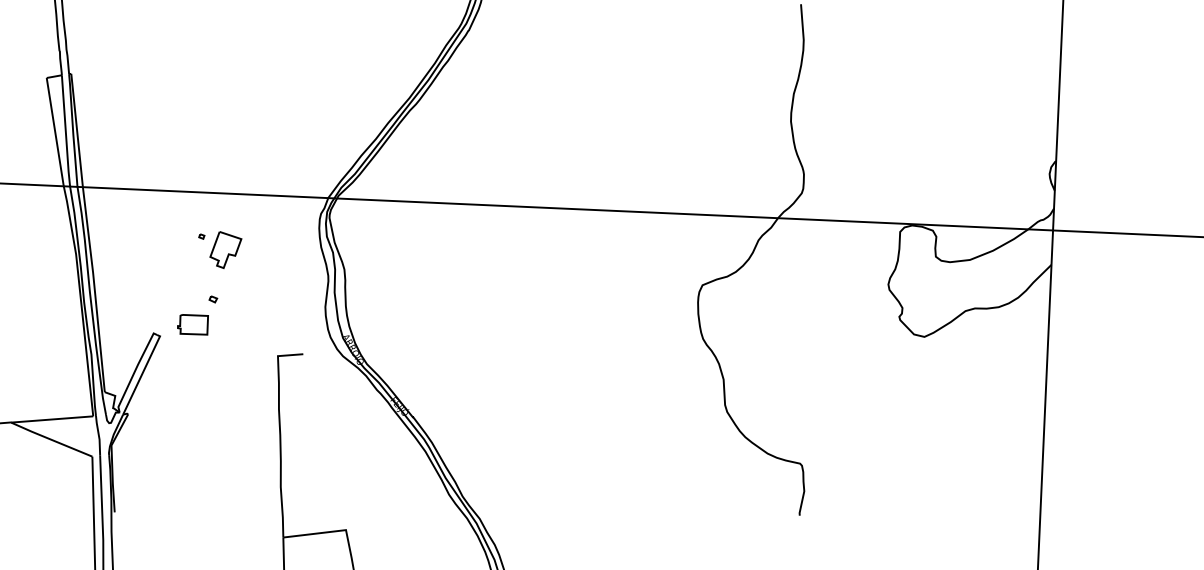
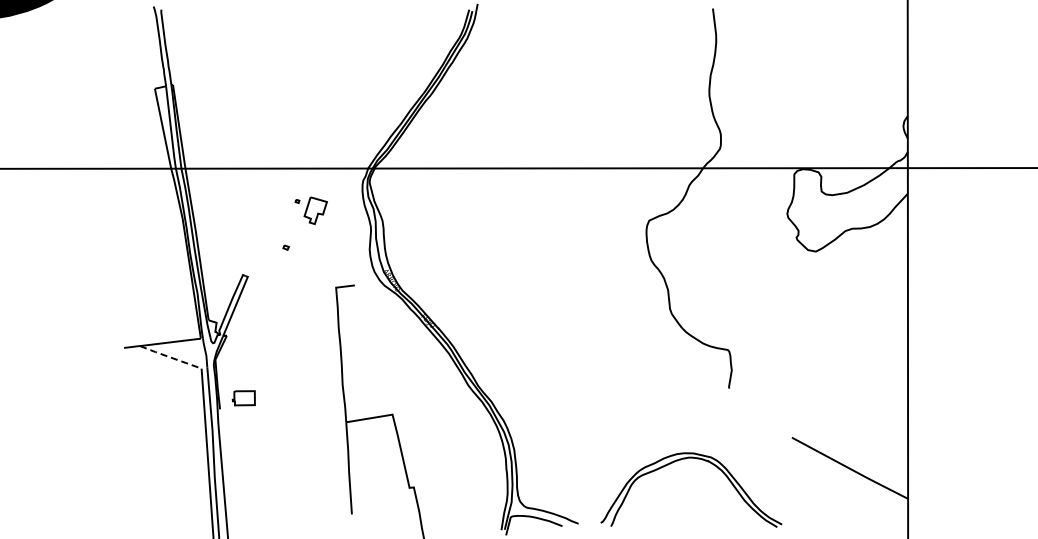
part: (218, 249) -> (310, 210), moved
part: (192, 325) -> (243, 398), moved
line: (51, 439) -> (170, 357), solid -> dashed

